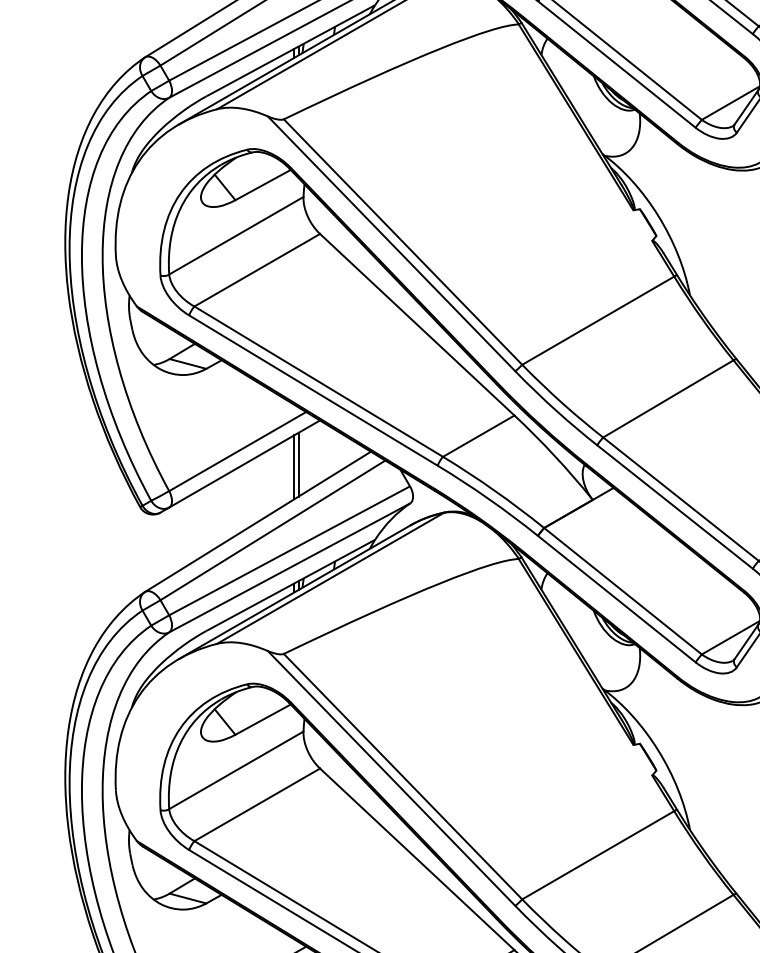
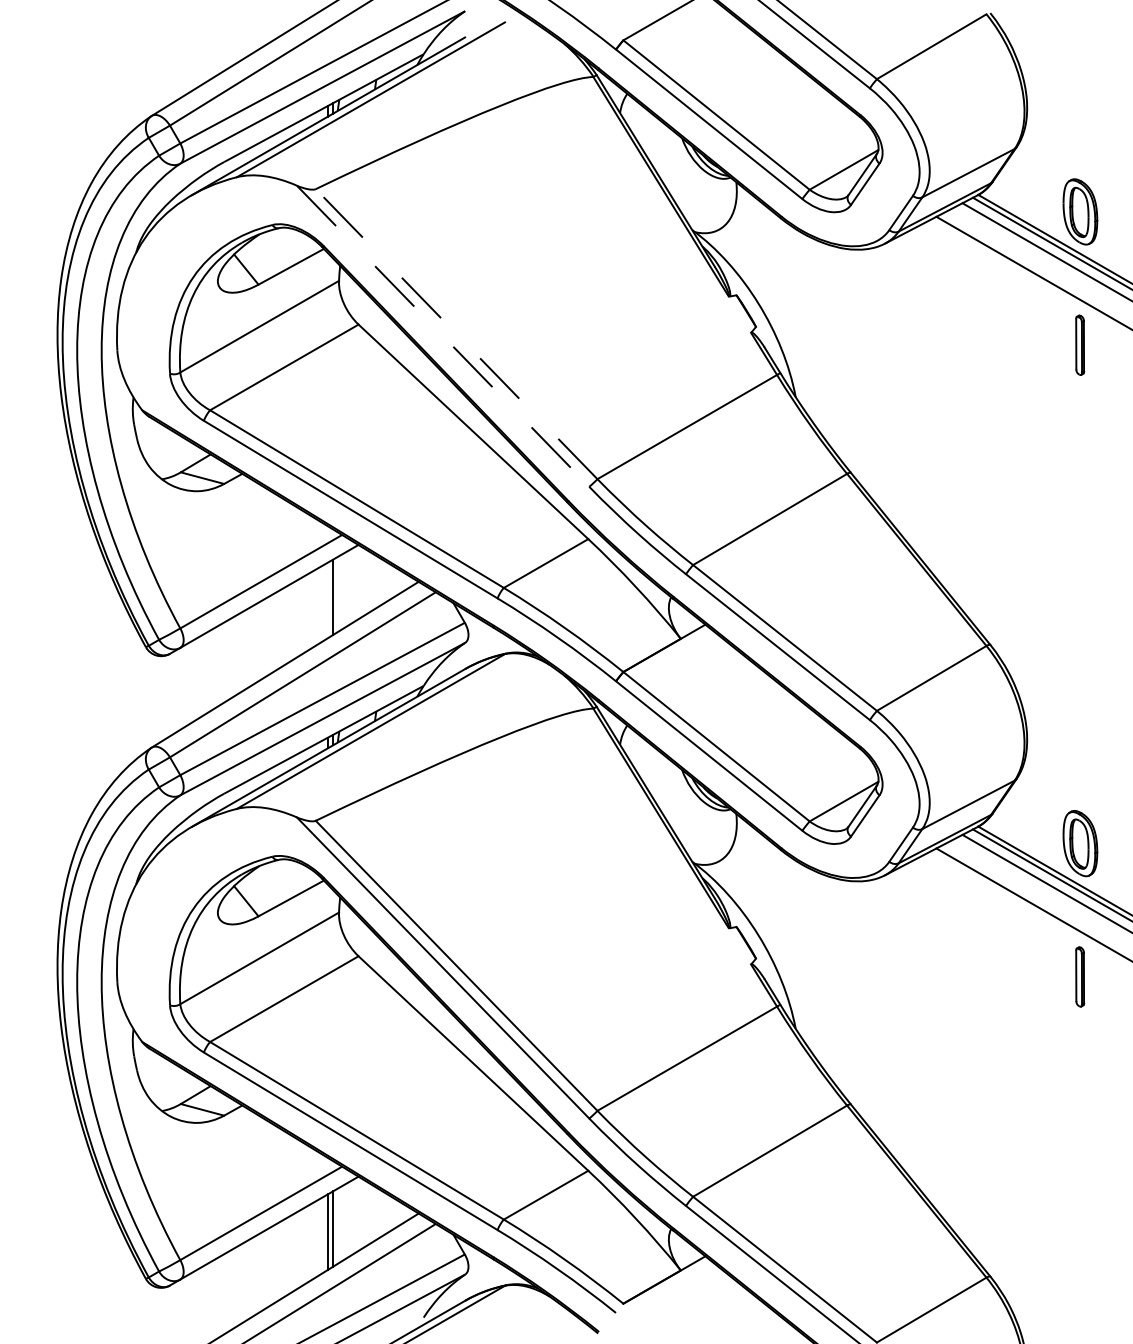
line: (402, 241) -> (456, 333), solid -> dashed
line: (391, 244) -> (443, 336), solid -> dashed
line: (294, 467) -> (328, 600), removed

